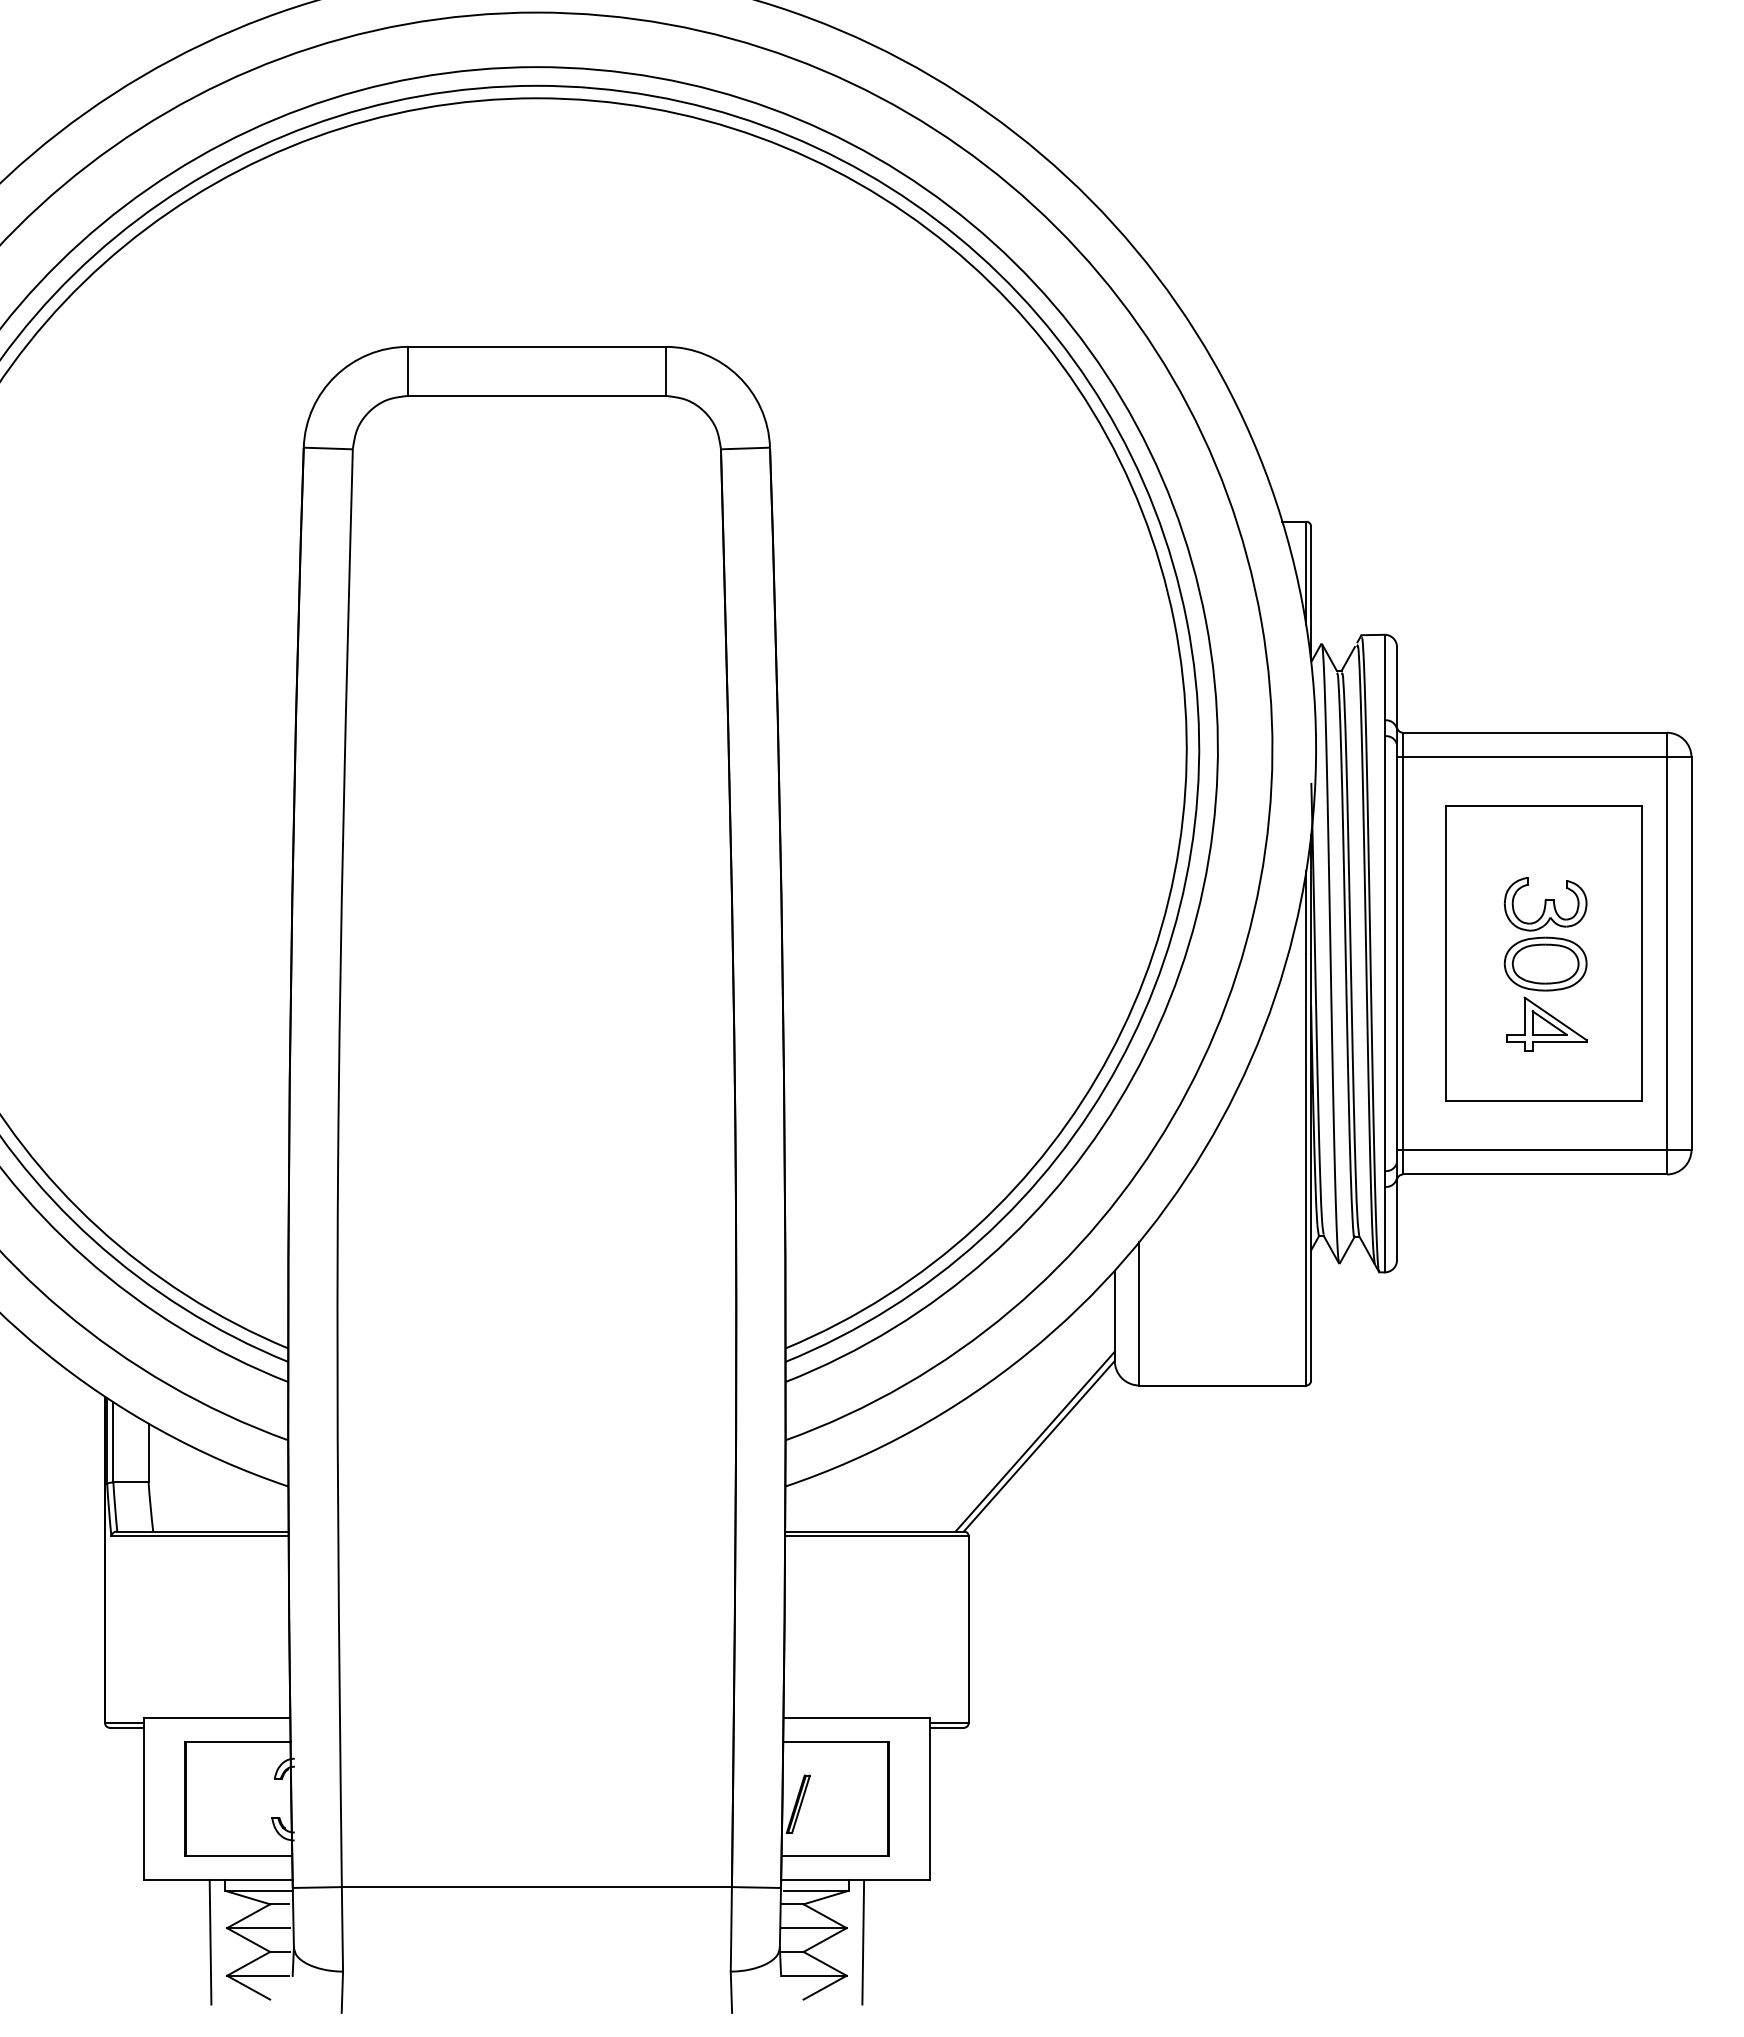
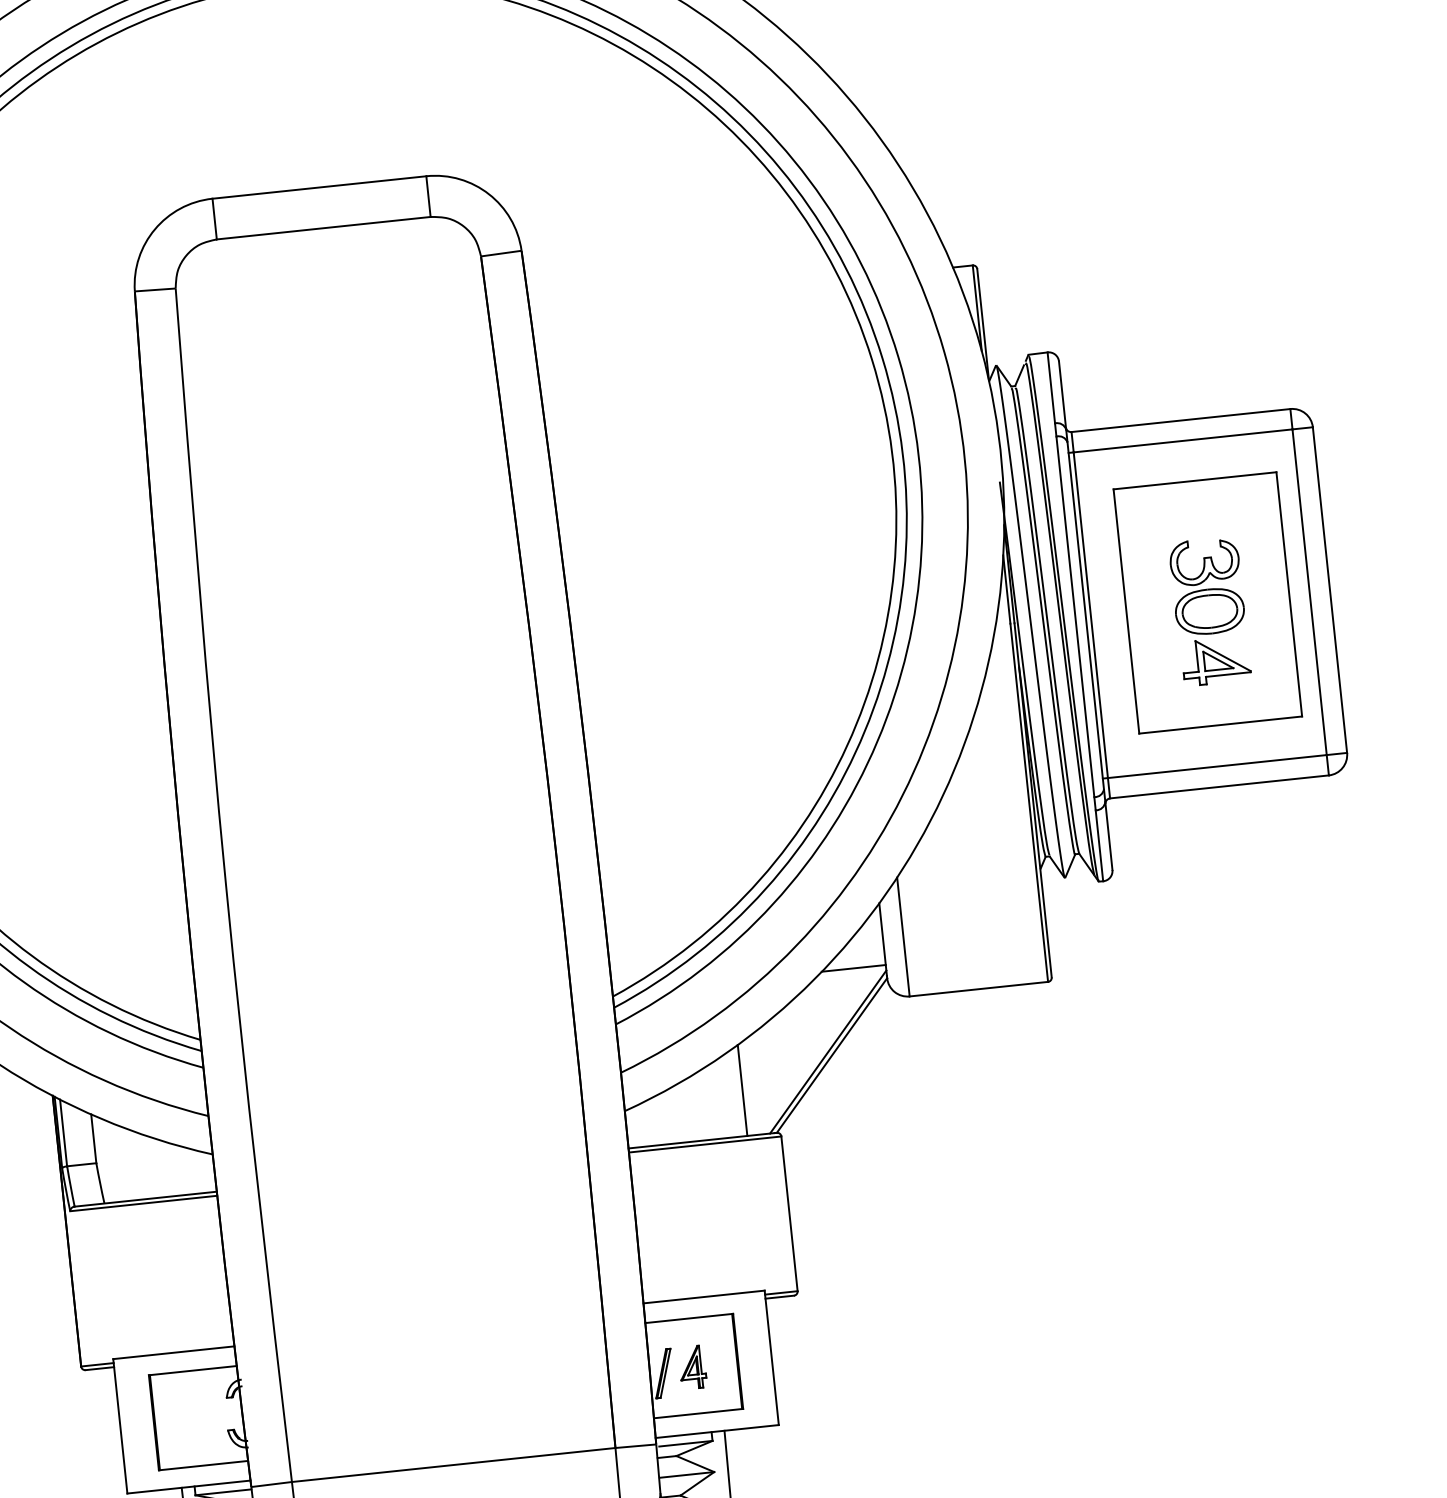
line: (1075, 1345) -> (853, 968), added
line: (928, 1476) -> (742, 1090), added
part: (833, 1800) -> (692, 1367), added

